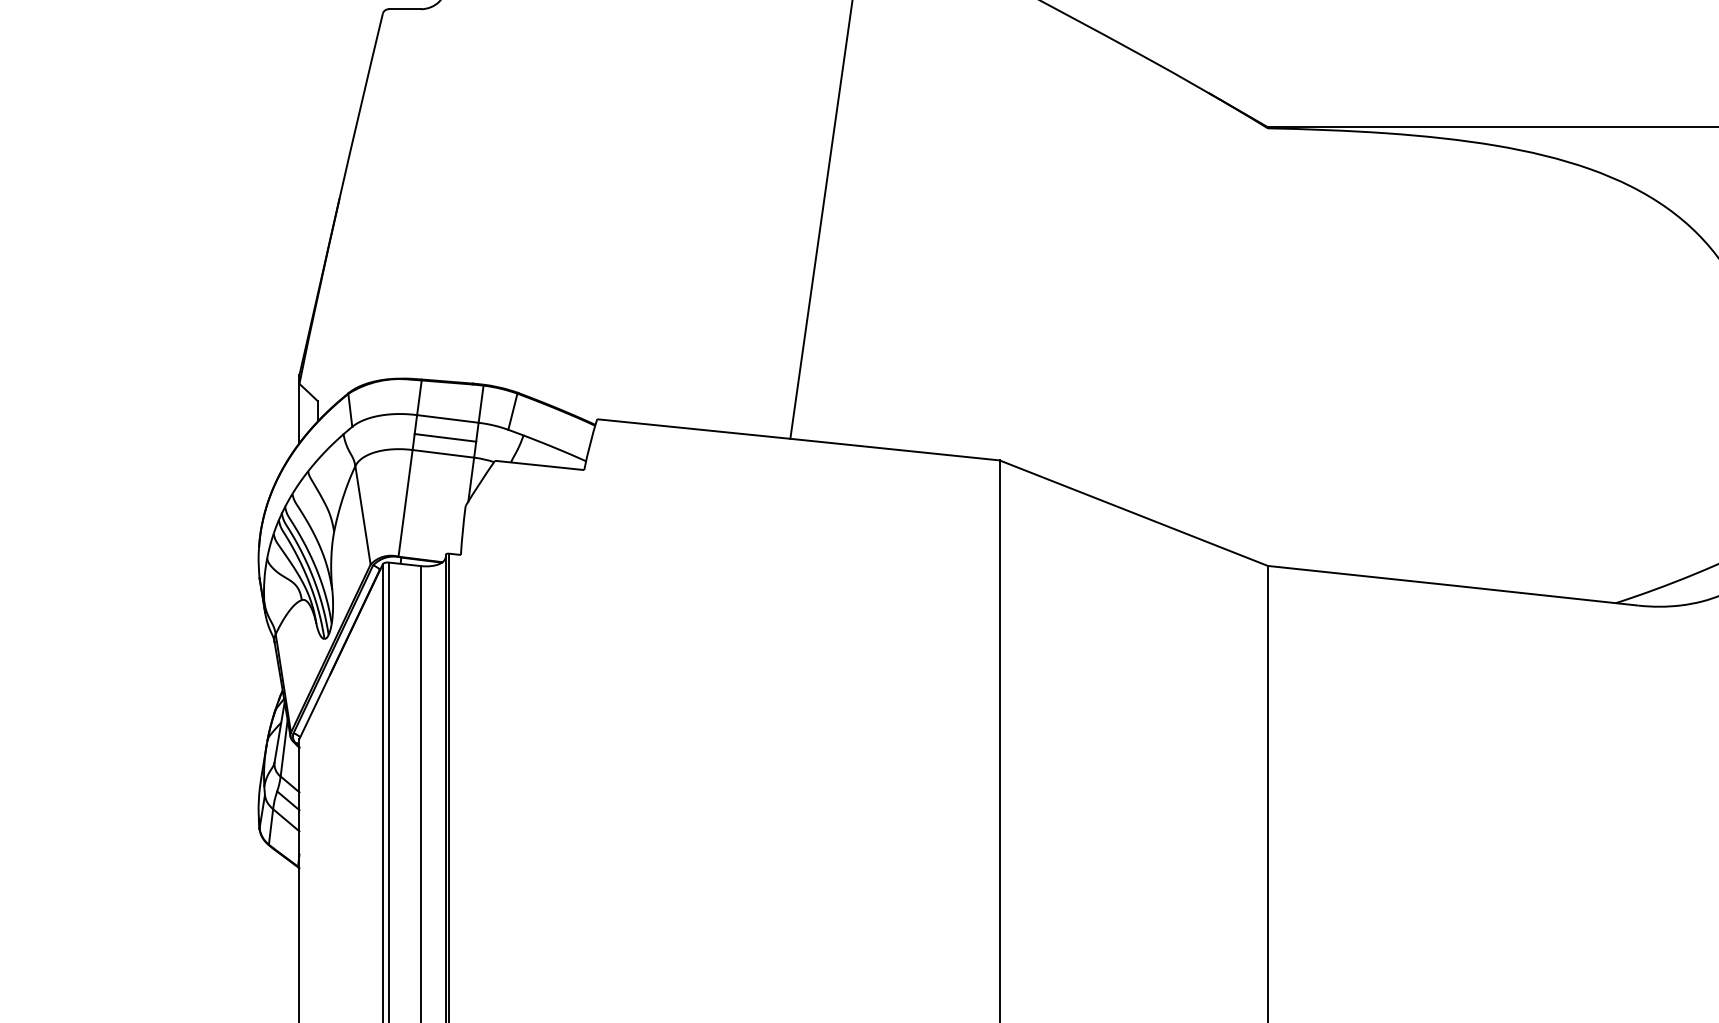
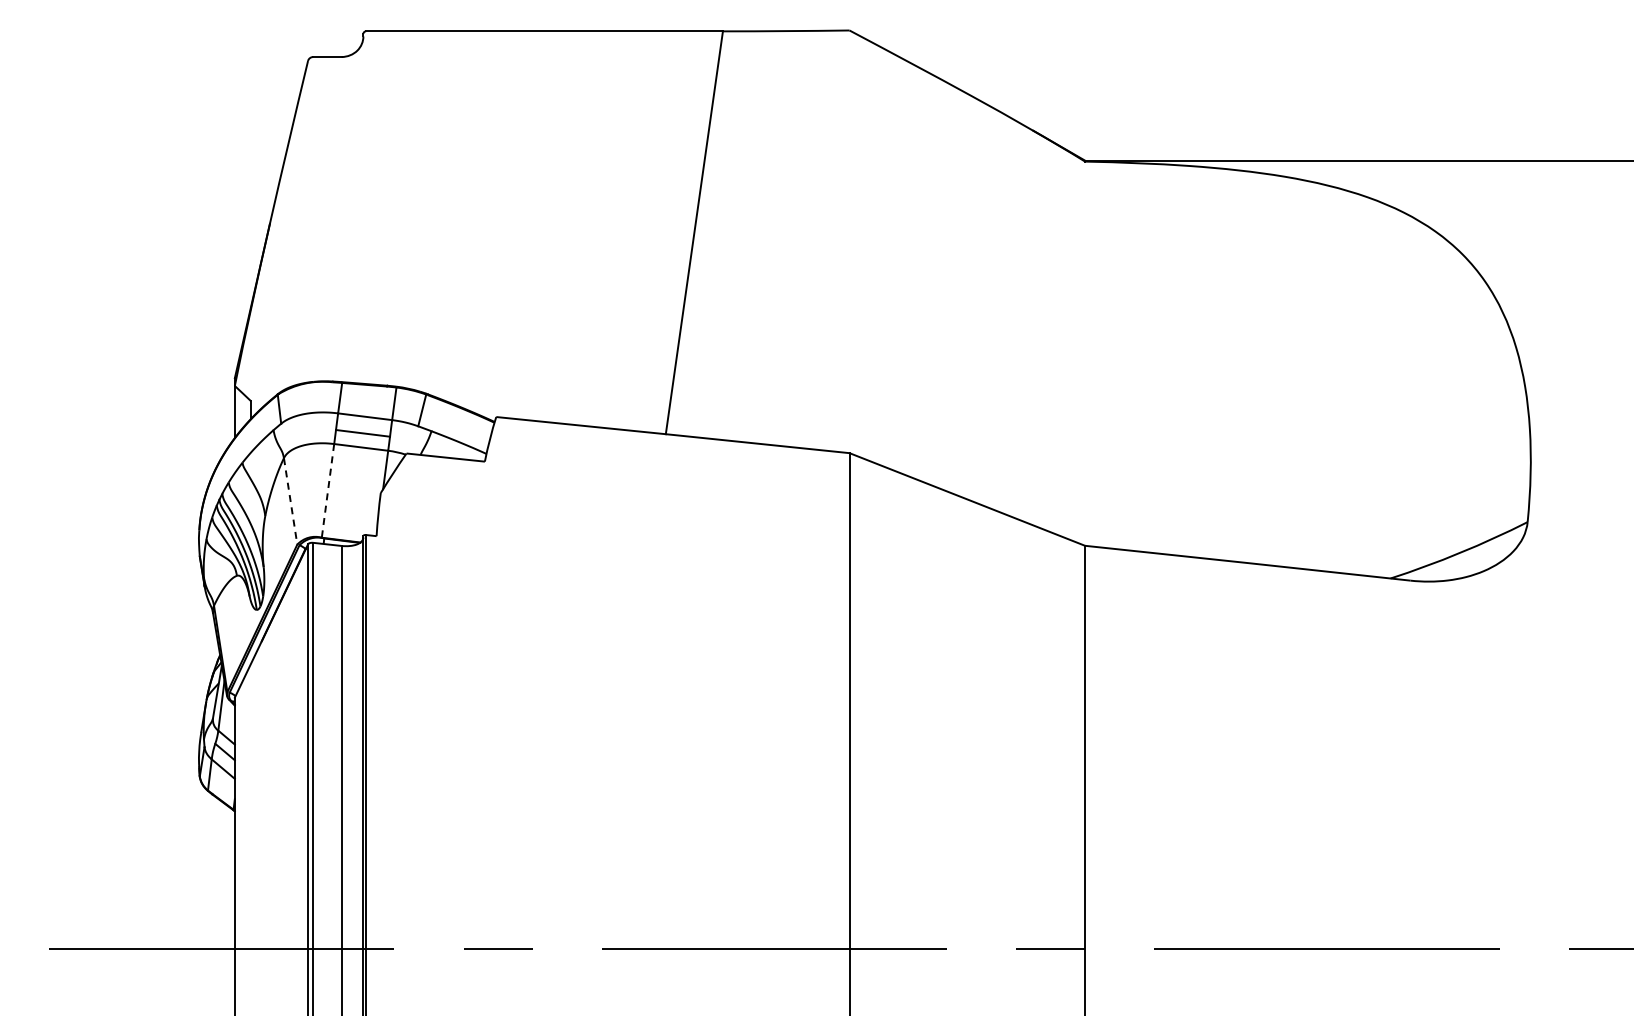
line: (404, 504) -> (327, 491), solid -> dashed
line: (362, 515) -> (290, 501), solid -> dashed

